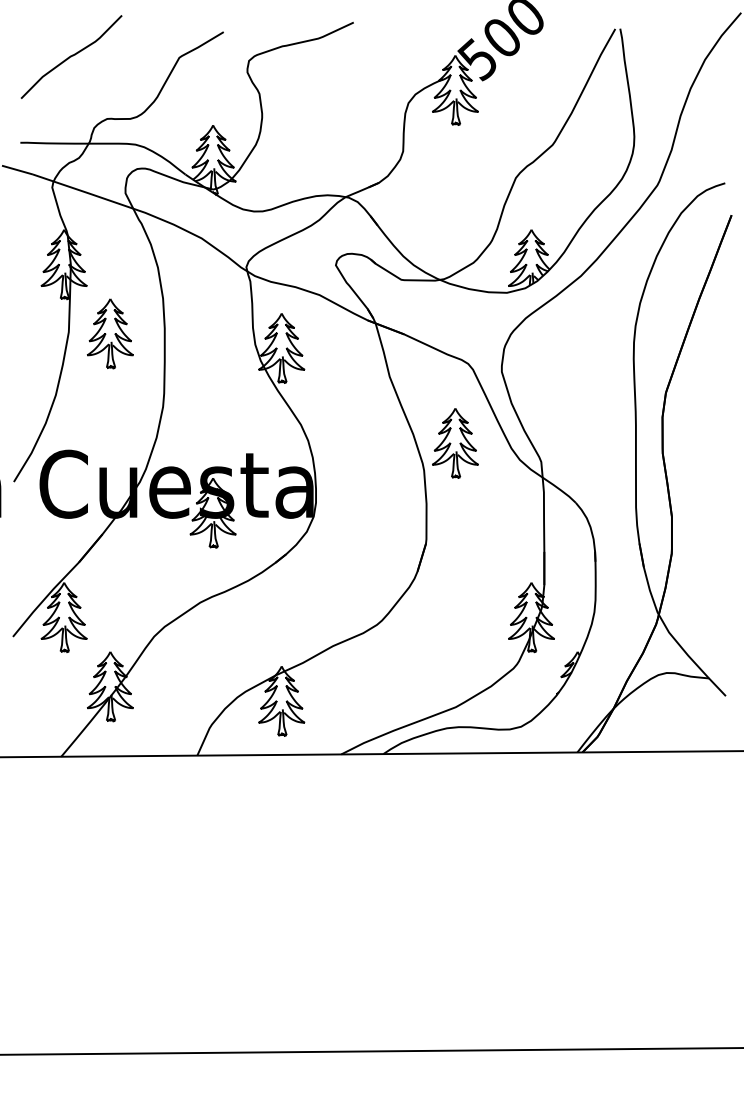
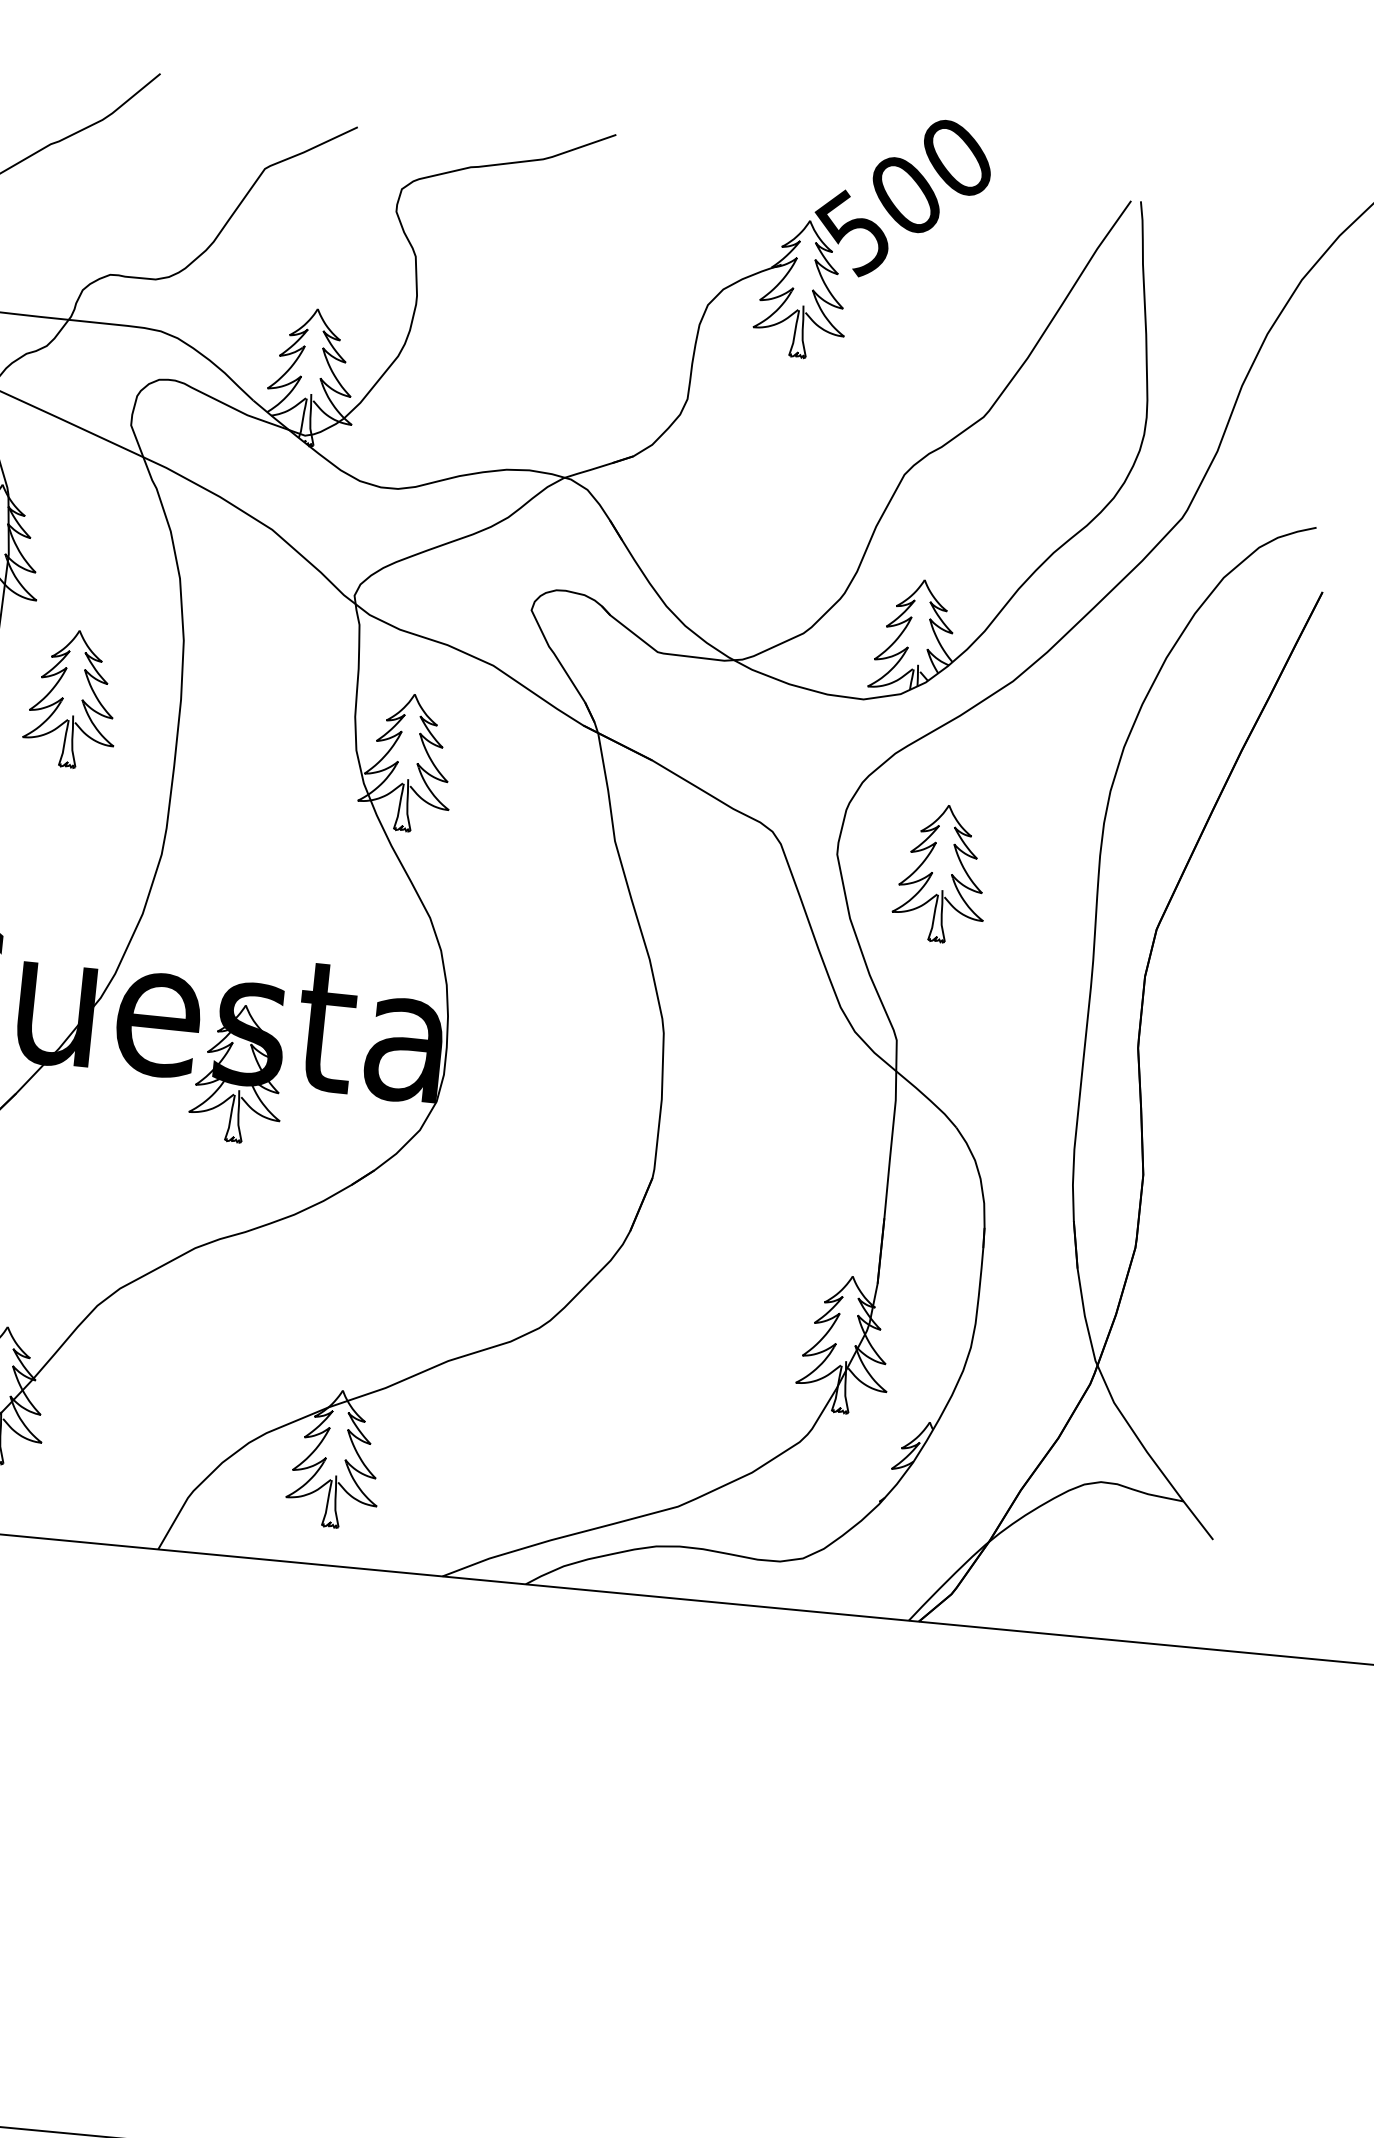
part: (455, 443) -> (942, 874), moved

